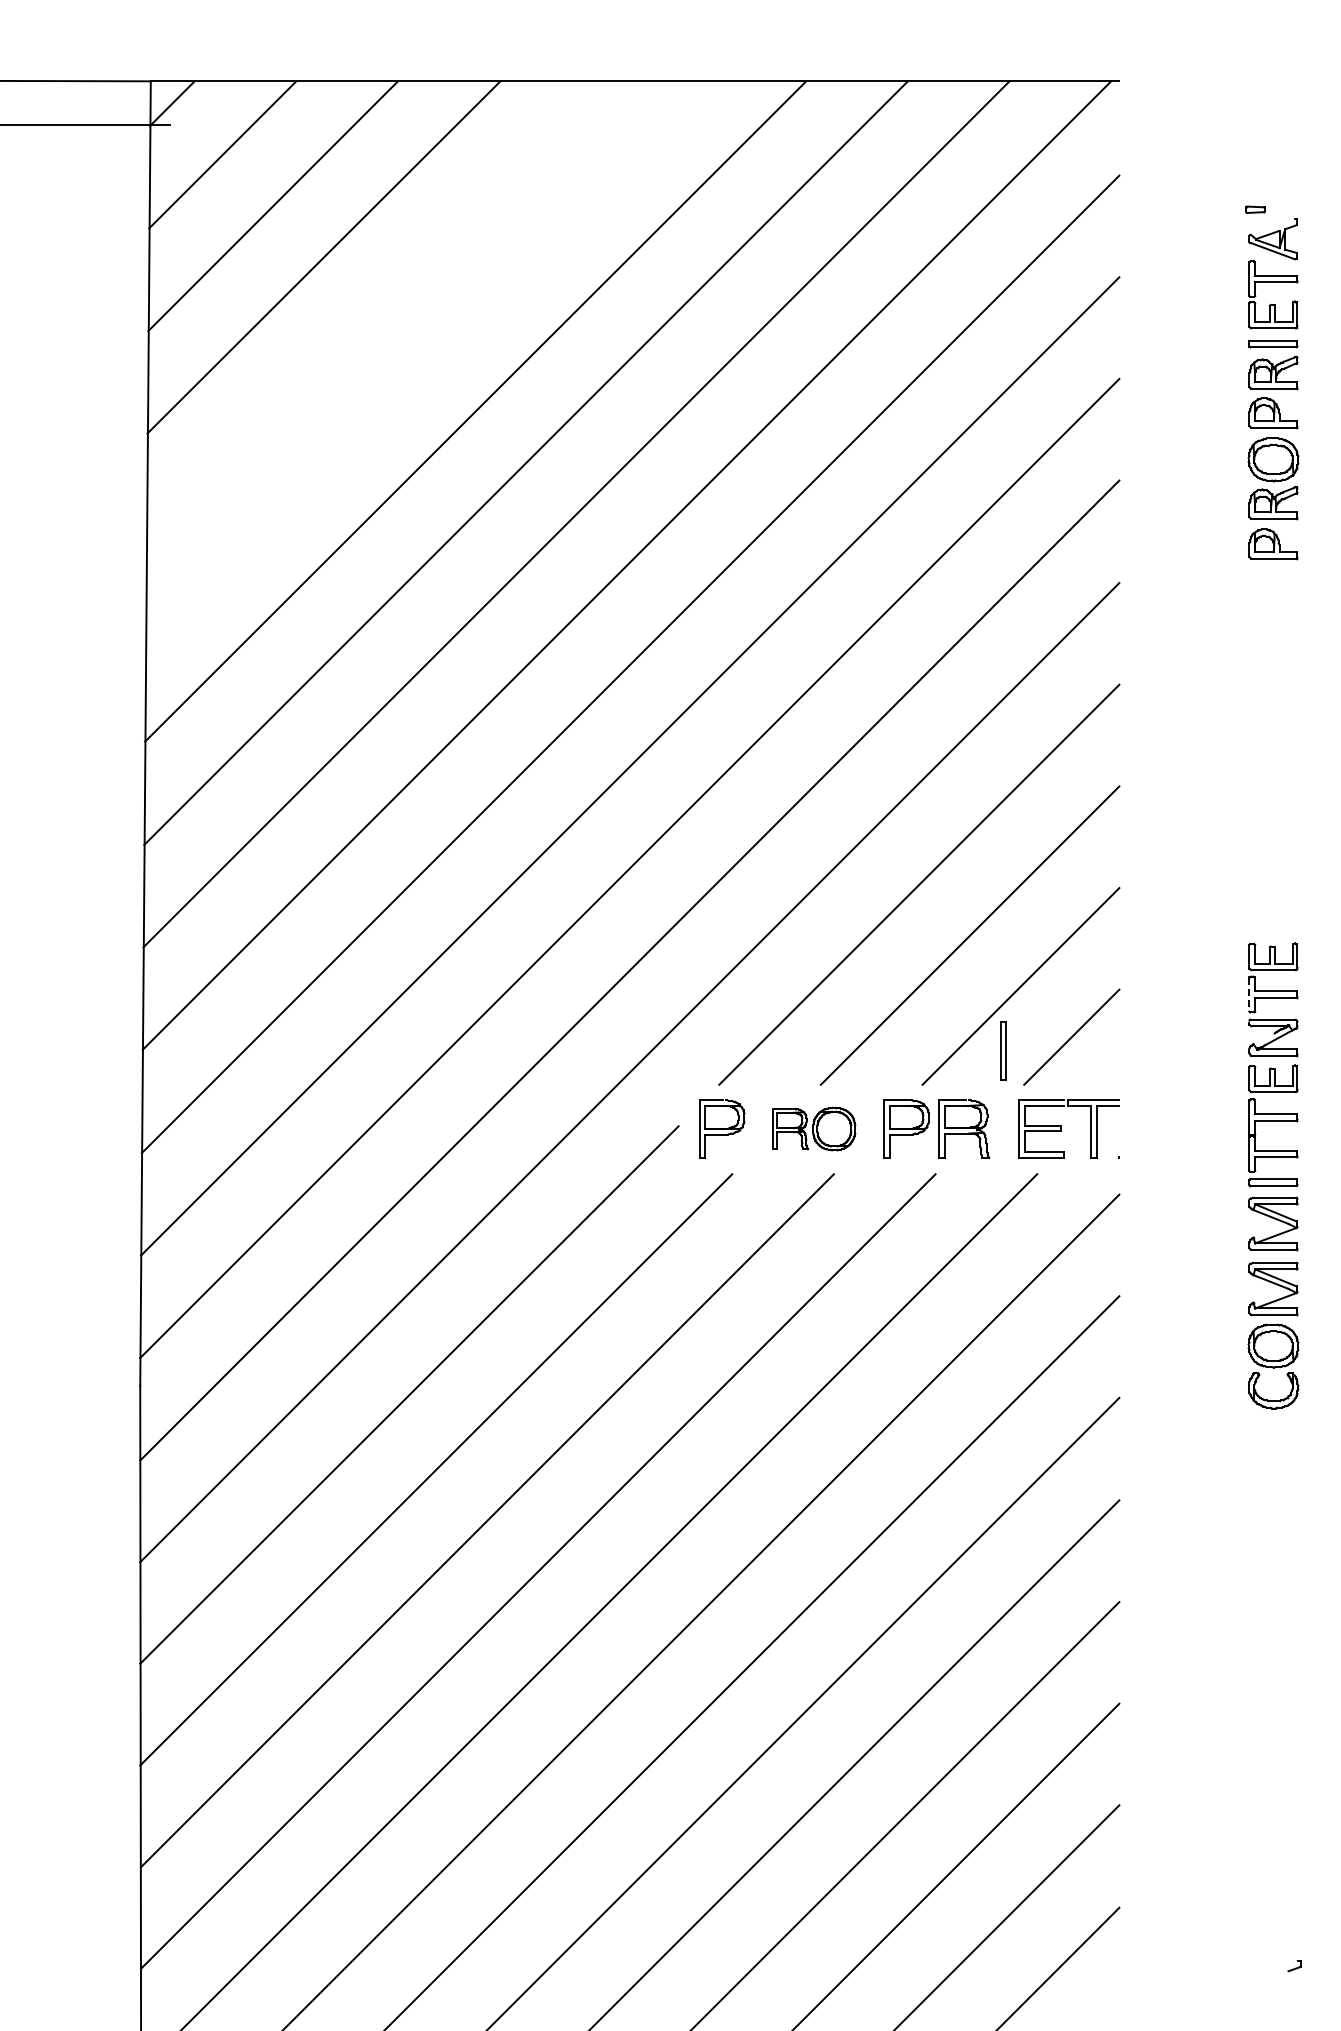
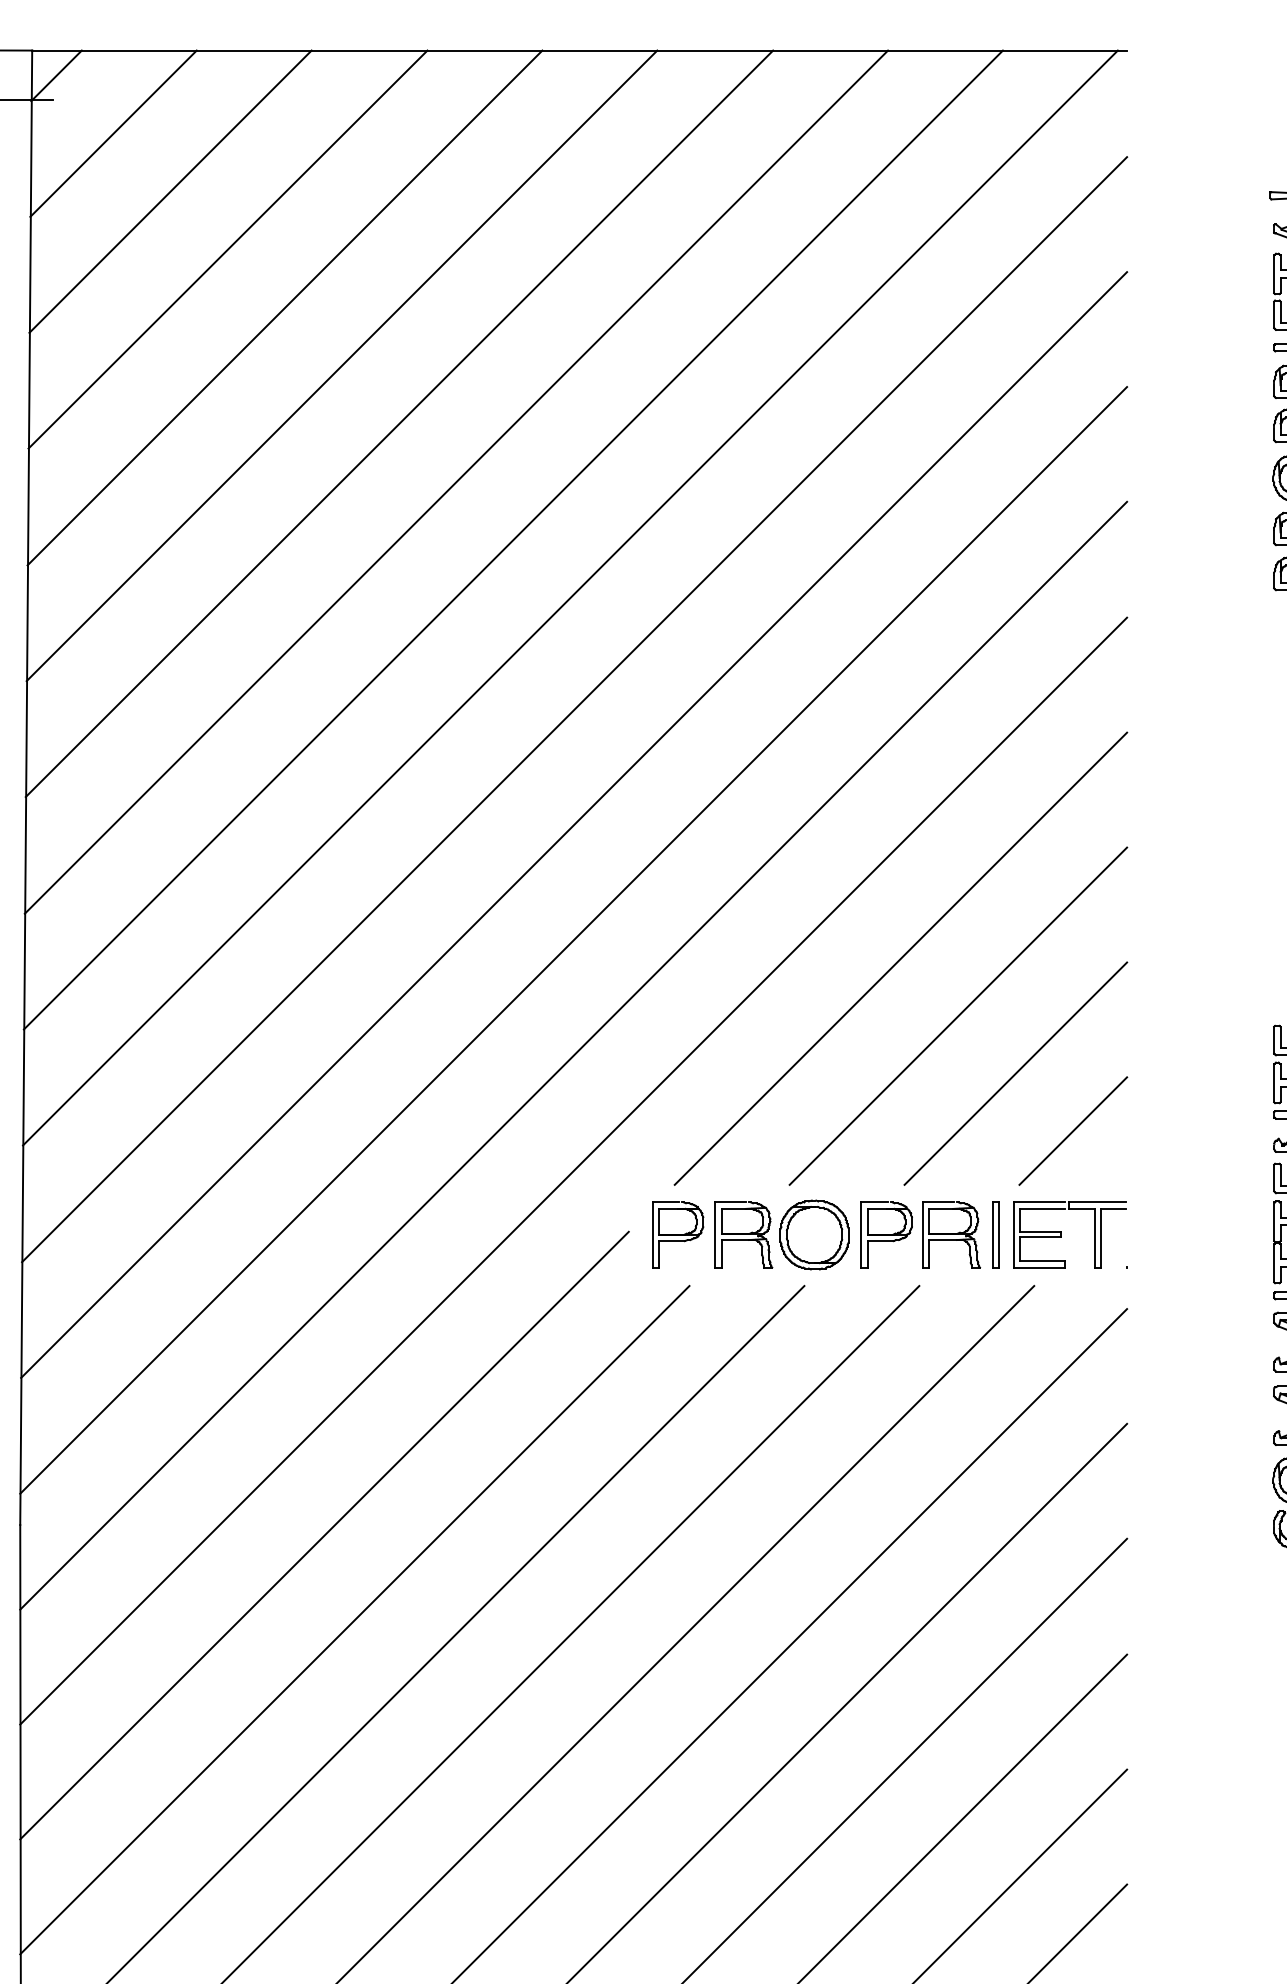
line: (374, 308) -> (285, 307), added
line: (424, 360) -> (341, 366), added
line: (1249, 994) -> (1274, 1082), dashed -> solid
part: (1003, 1050) -> (996, 1234), moved
part: (813, 1128) -> (781, 1234), size x1.43

